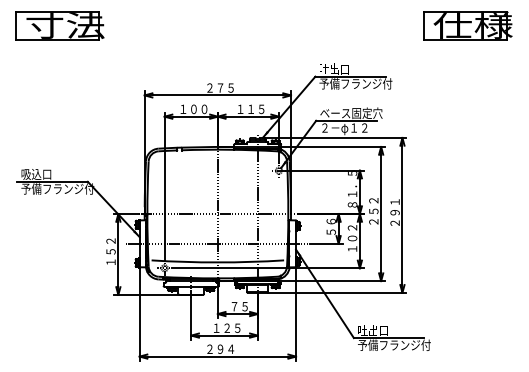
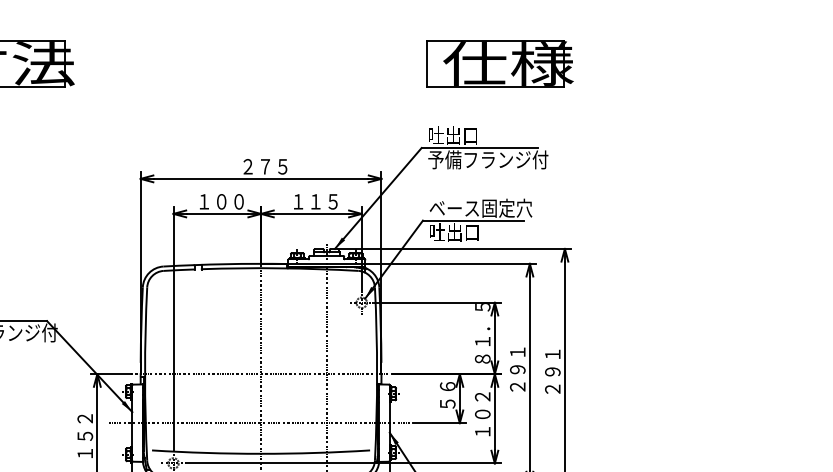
part: (467, 25) -> (499, 63), moved
text: (343, 128) -> (467, 233), ２－φ１２ -> 吐出口
text: (373, 206) -> (517, 361), ２５２ -> ２９１

